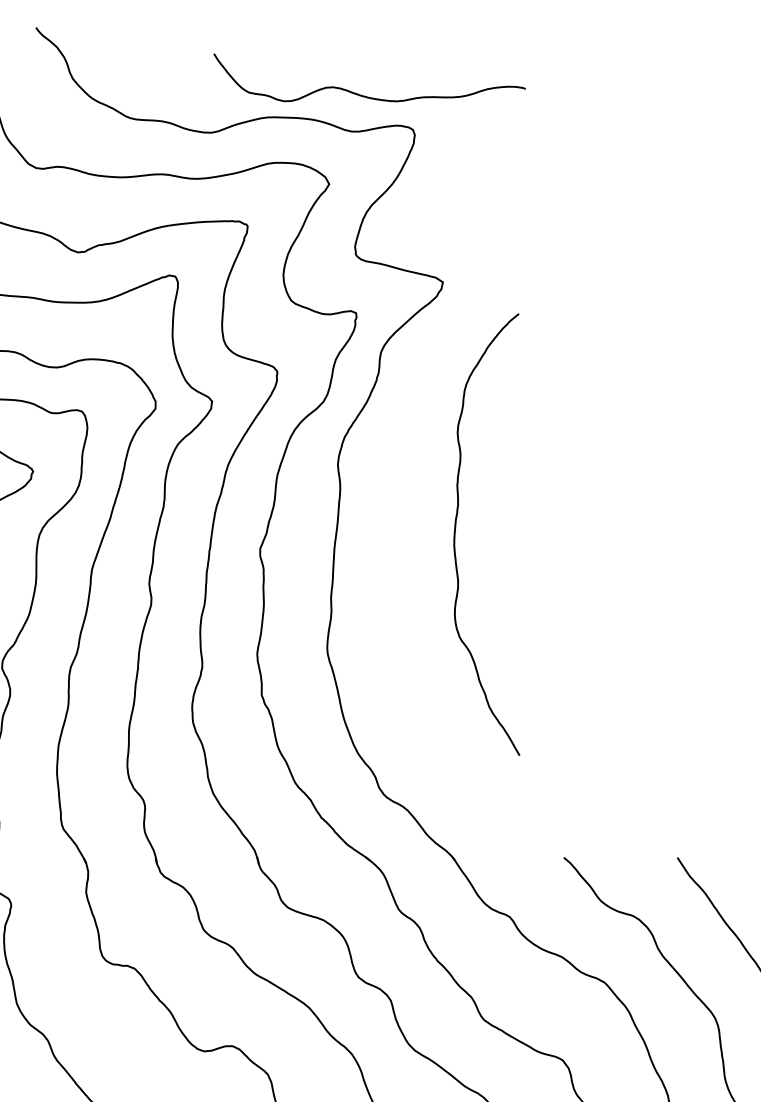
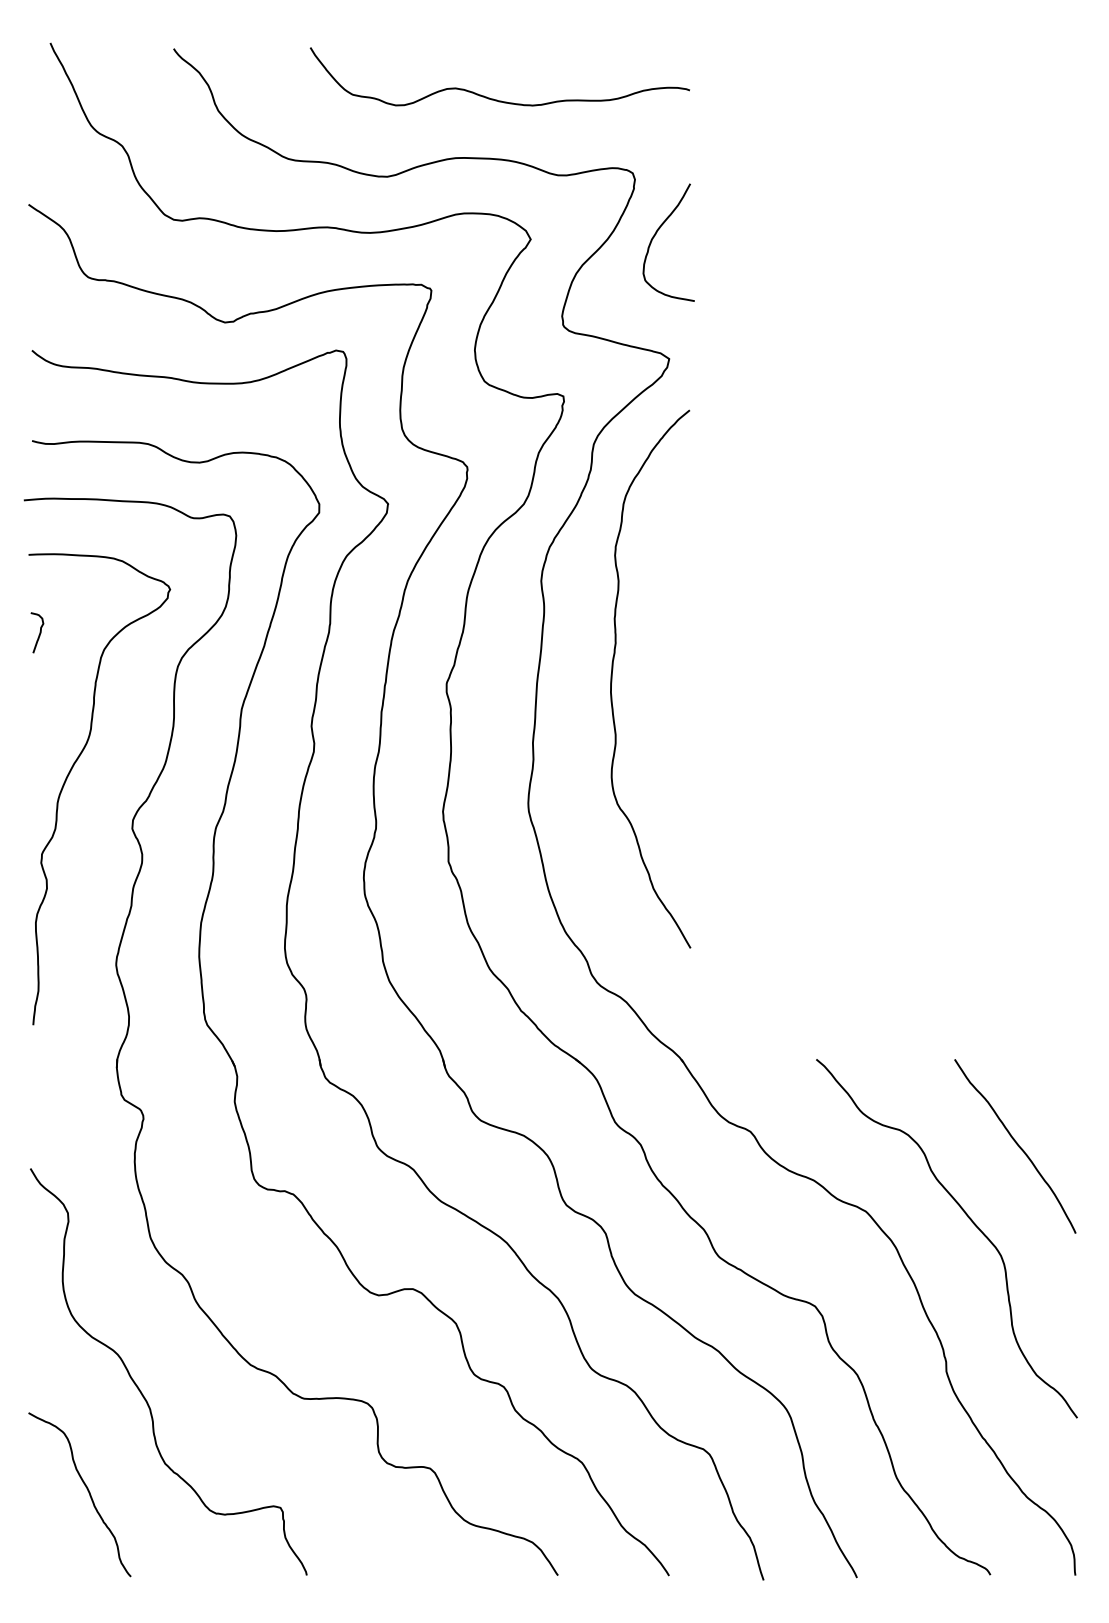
curve: (364, 95) -> (493, 98), moved
curve: (432, 180) -> (656, 234), added
curve: (455, 534) -> (612, 678), moved

